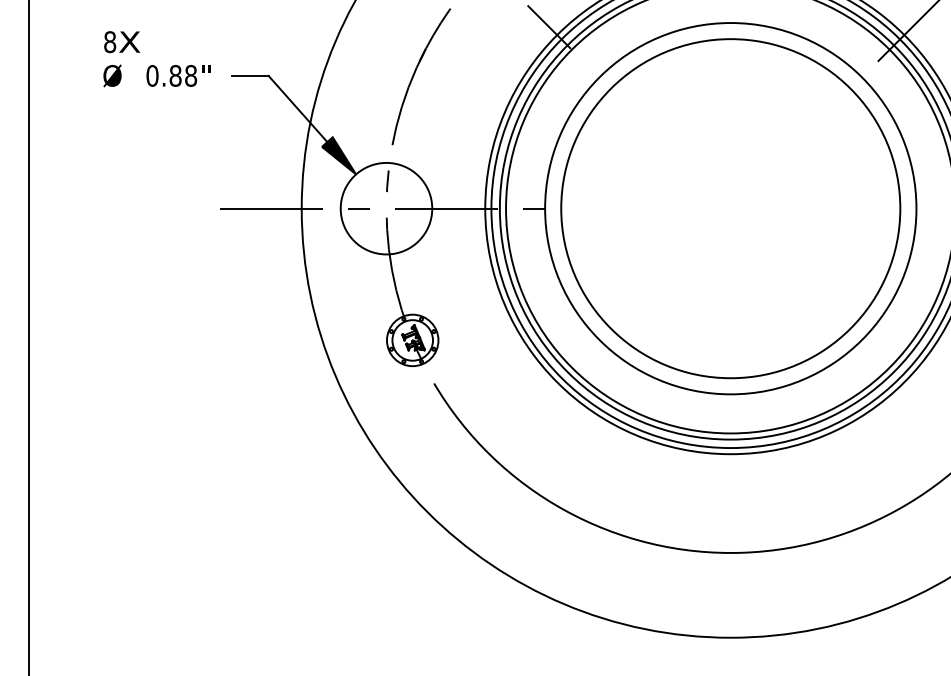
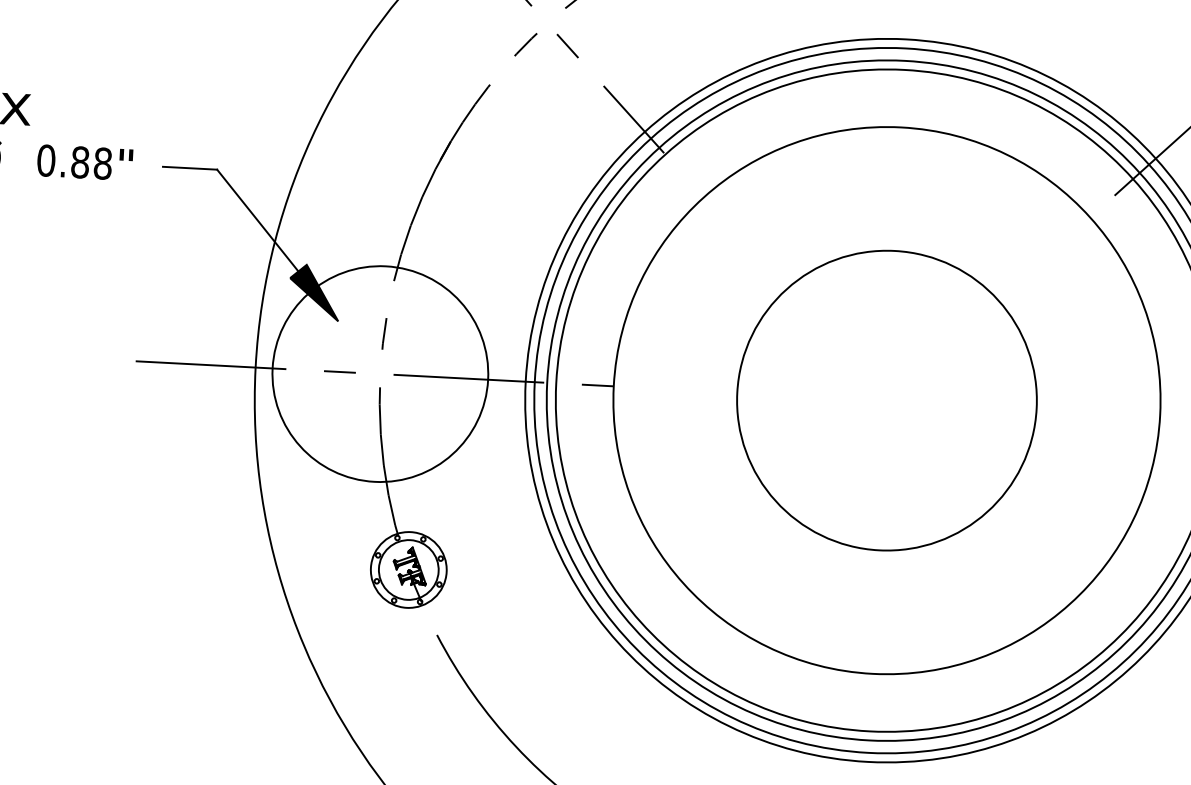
circle: (386, 208) -> (380, 373), size x1.6
circle: (730, 208) -> (886, 400), size x0.6

